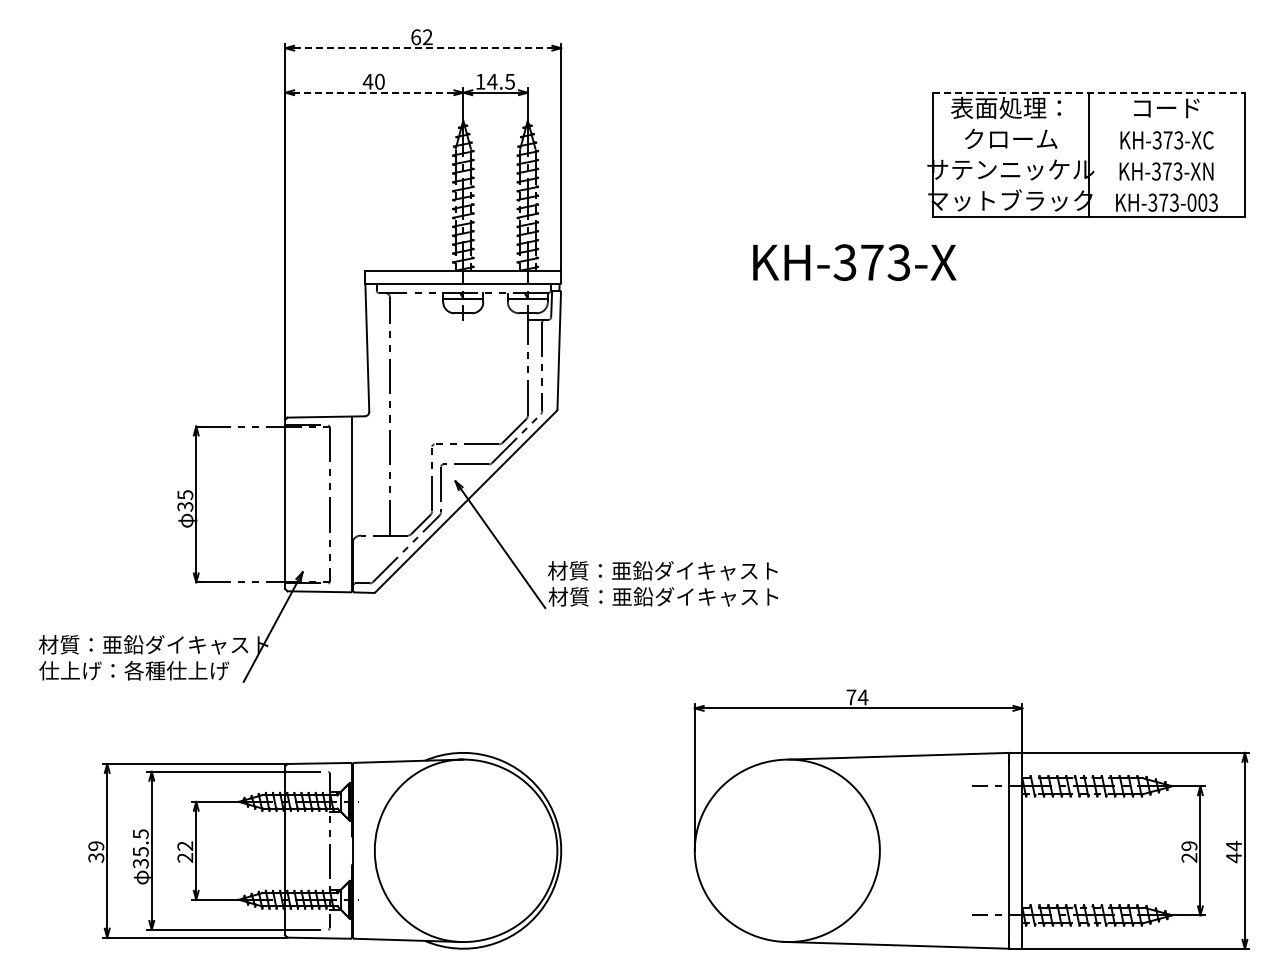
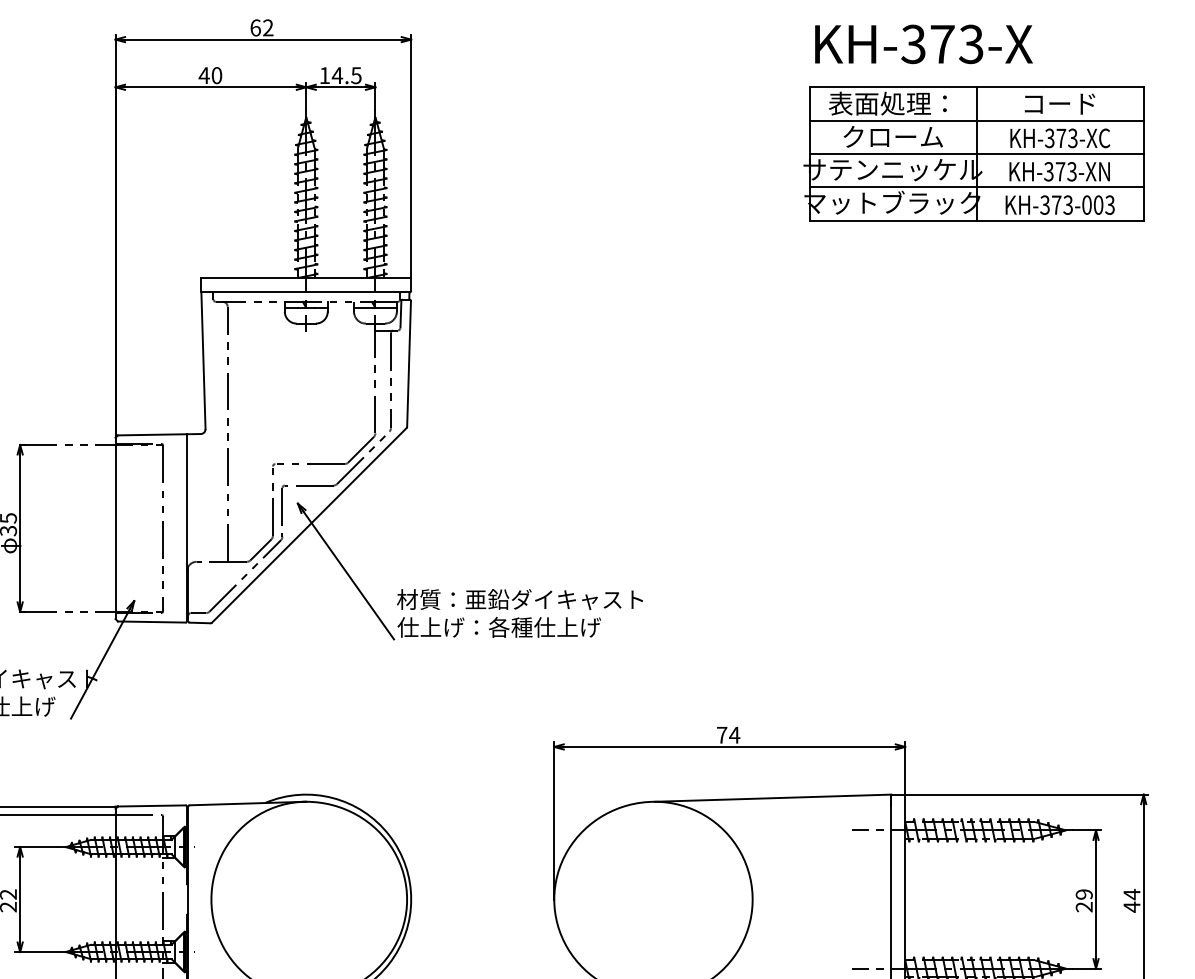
line: (423, 48) -> (263, 39), dashed -> solid
line: (373, 92) -> (210, 87), dashed -> solid
line: (1089, 92) -> (977, 87), dashed -> solid
line: (1088, 123) -> (976, 120), added
line: (1088, 155) -> (976, 154), added
line: (1088, 186) -> (976, 187), added
text: (854, 262) -> (923, 44), moved
text: (663, 596) -> (520, 627), 材質：亜鉛ダイキャスト -> 仕上げ：各種仕上げ

